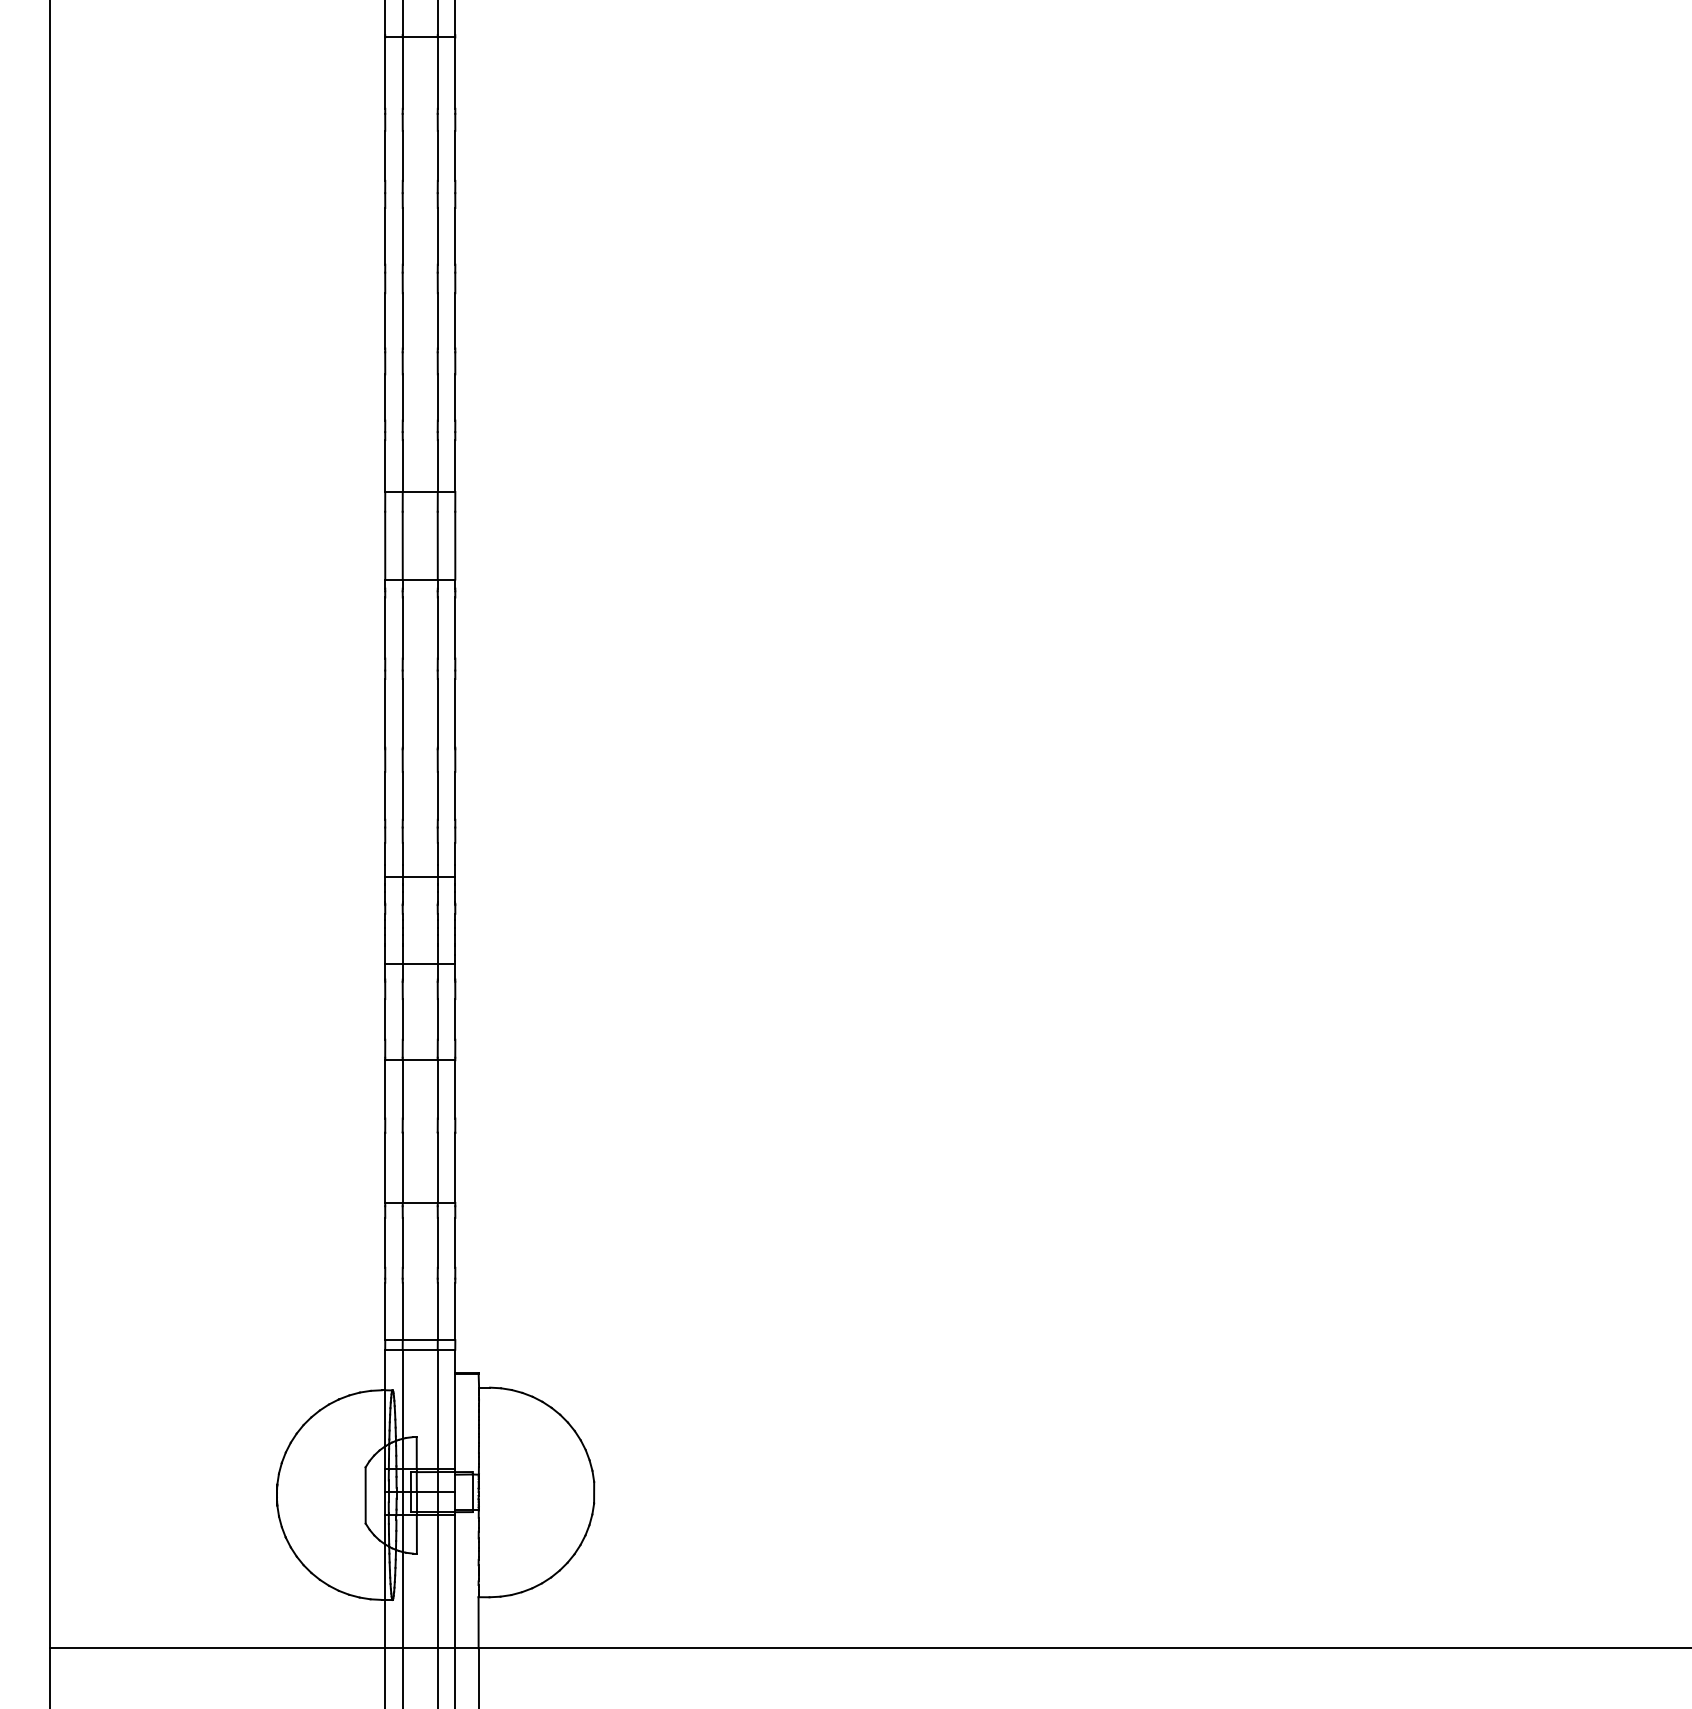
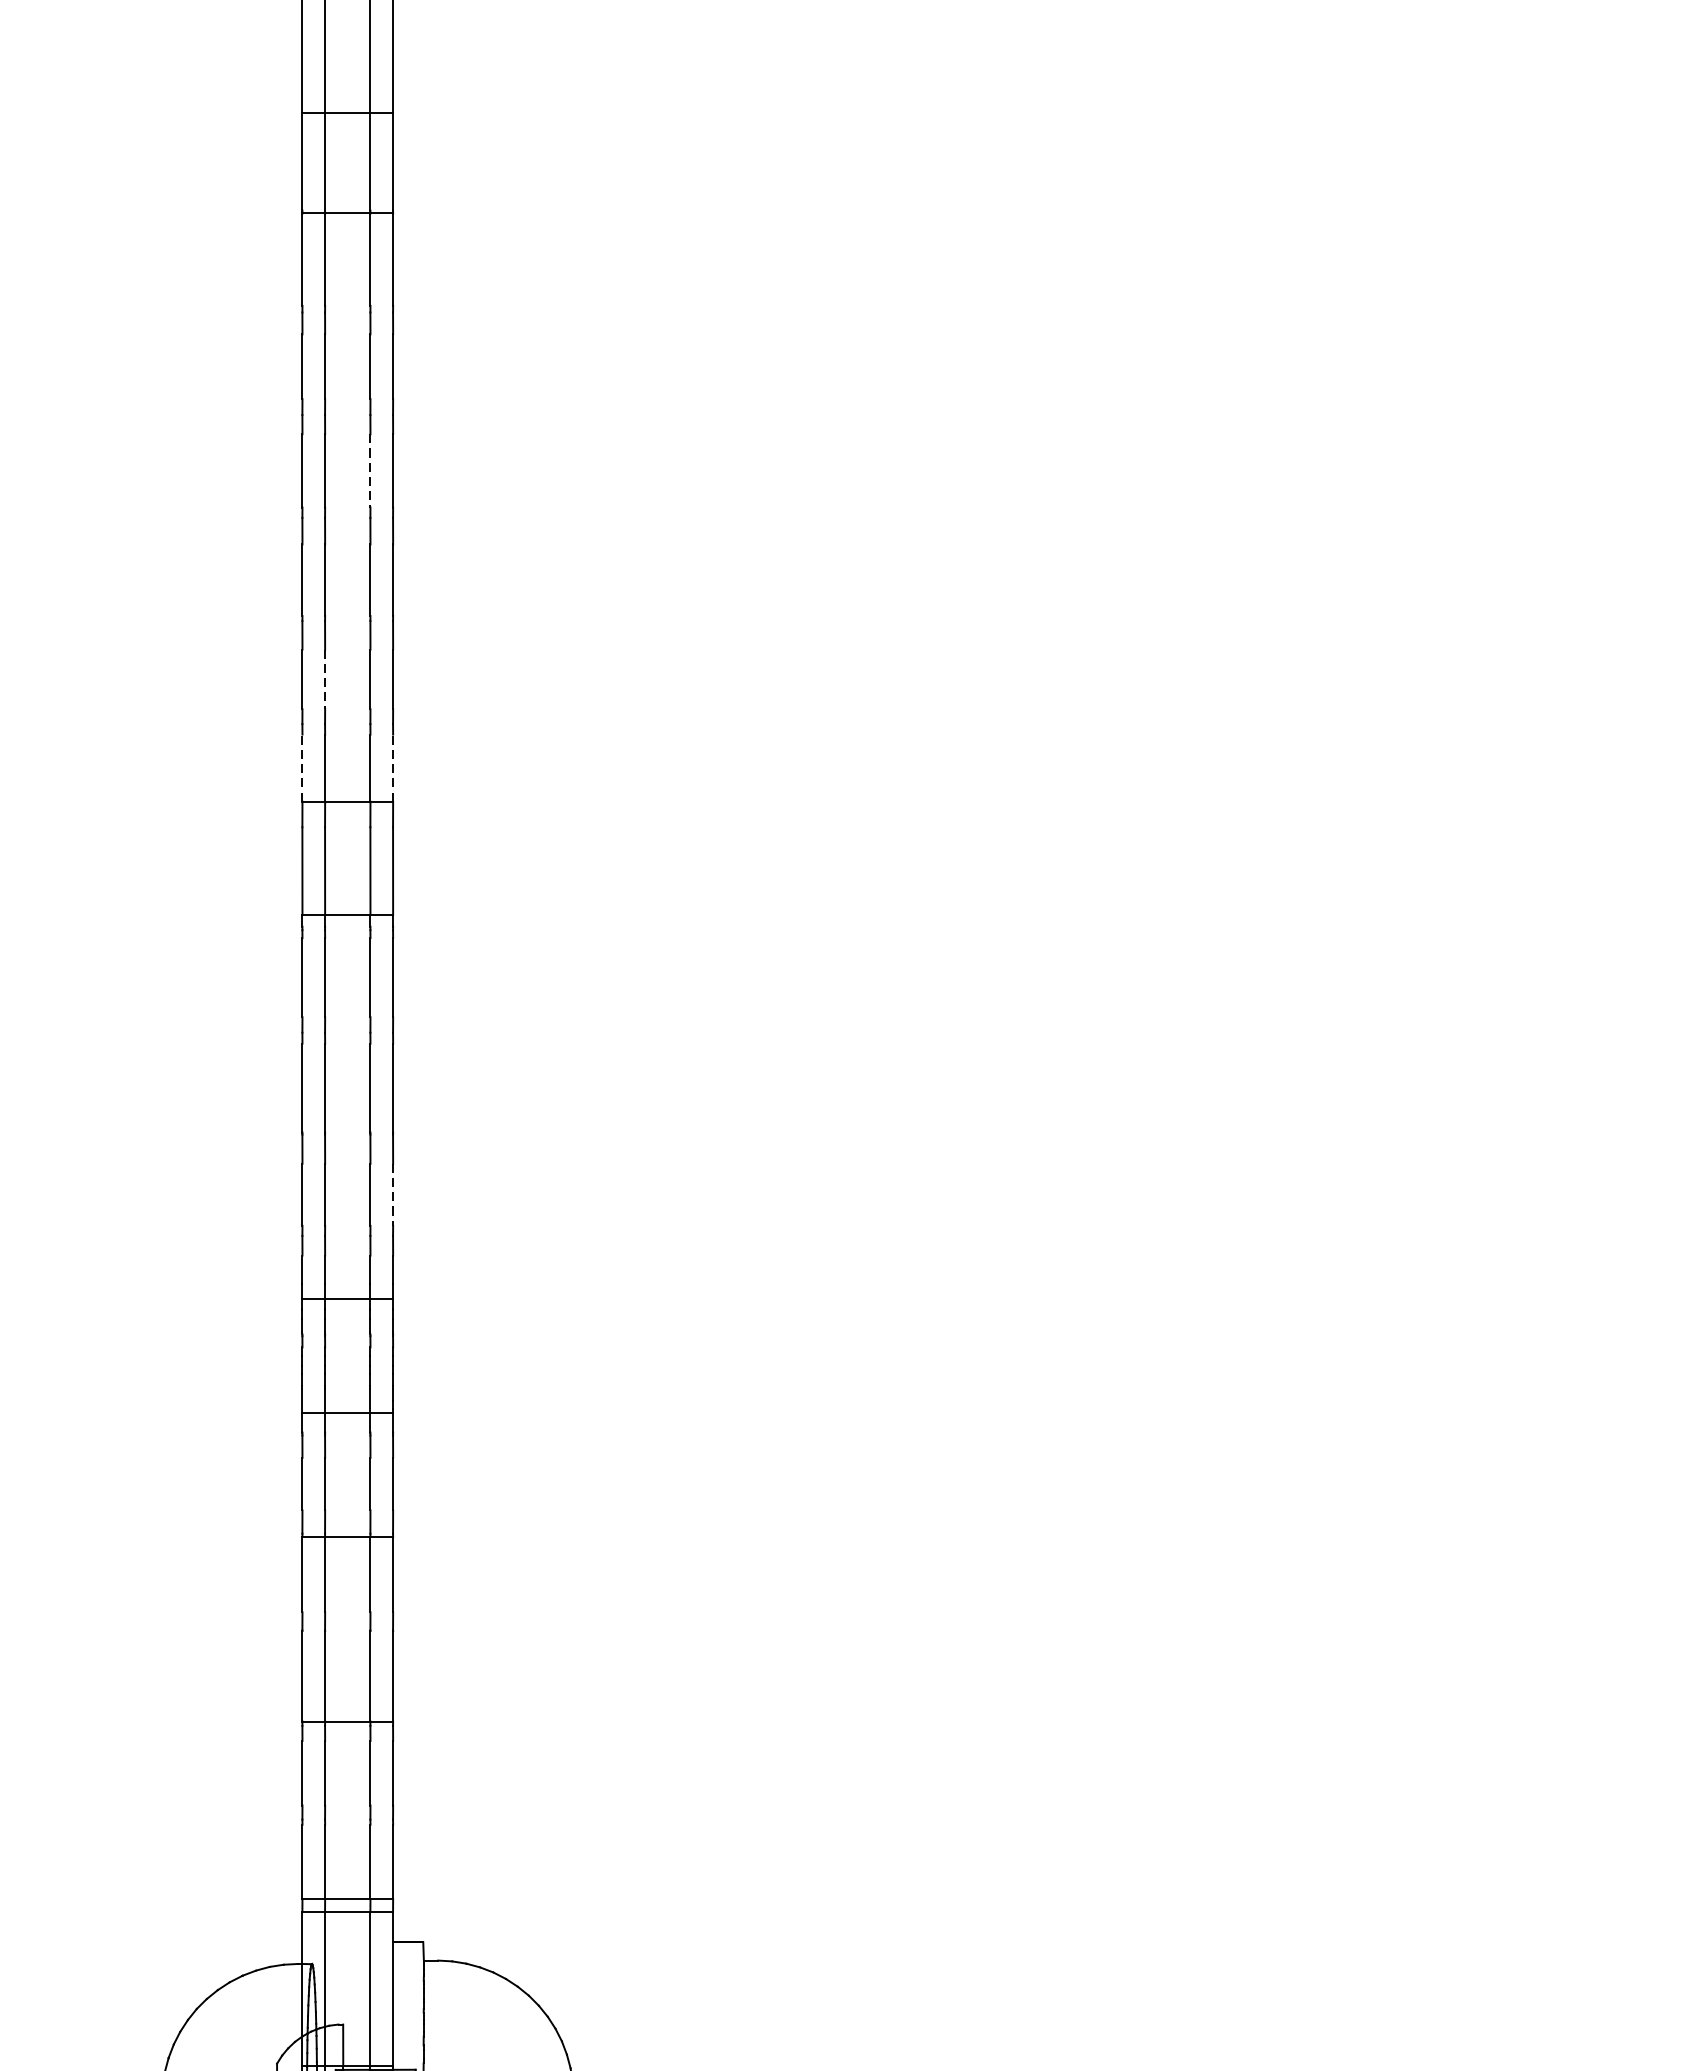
line: (437, 236) -> (370, 471), solid -> dashed
line: (402, 397) -> (324, 679), solid -> dashed
line: (385, 466) -> (302, 768), solid -> dashed
line: (455, 466) -> (393, 768), solid -> dashed
line: (455, 795) -> (393, 1194), solid -> dashed

